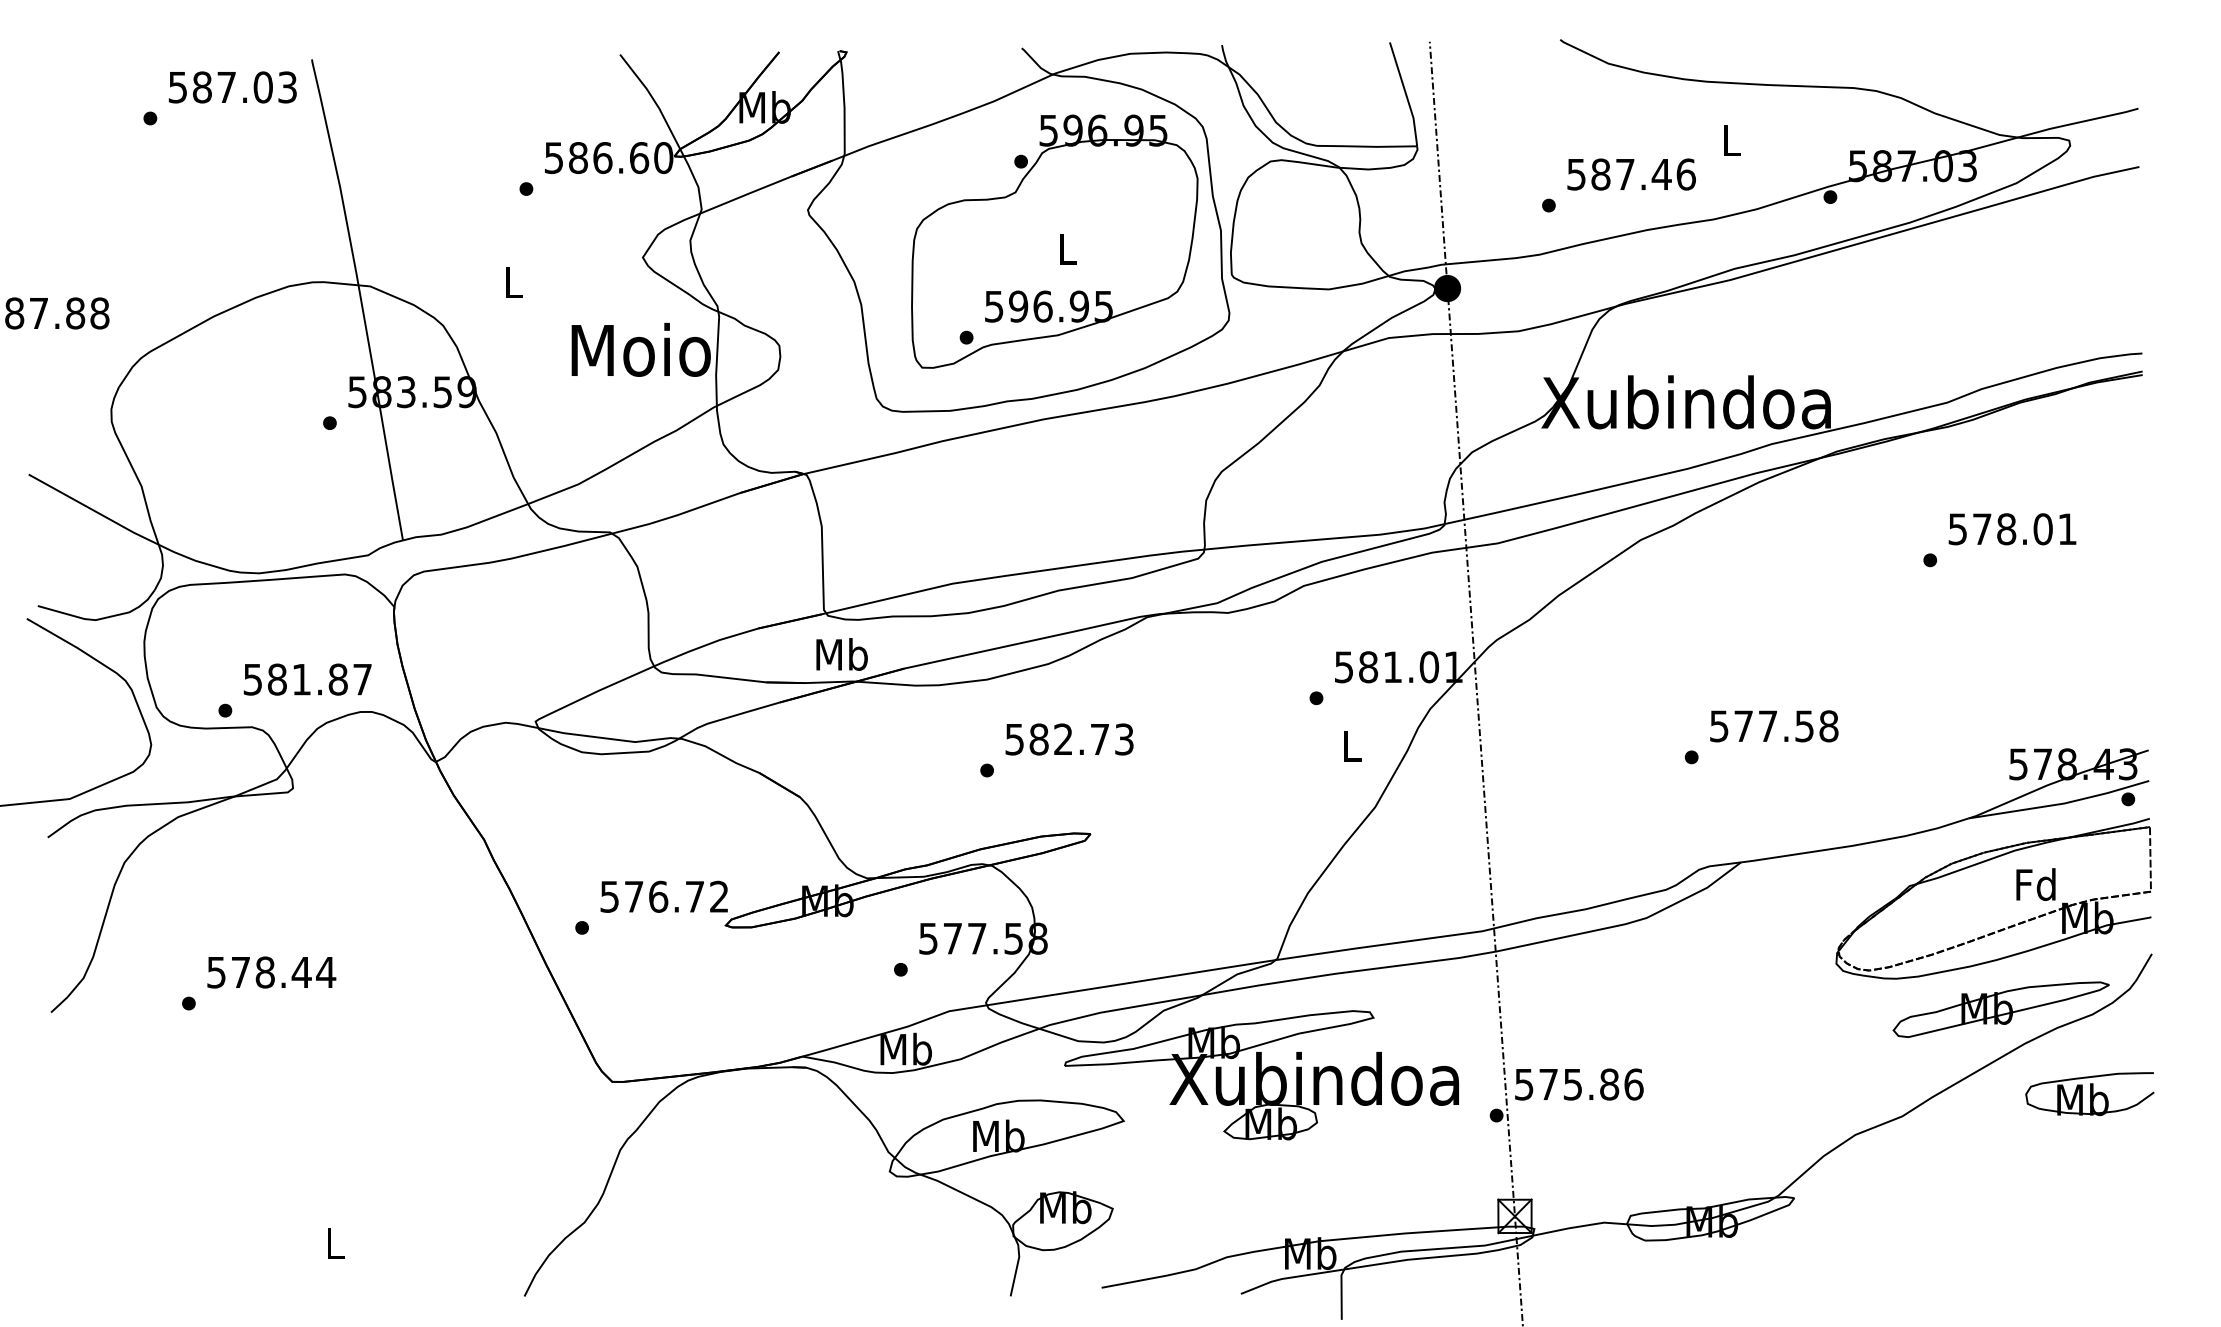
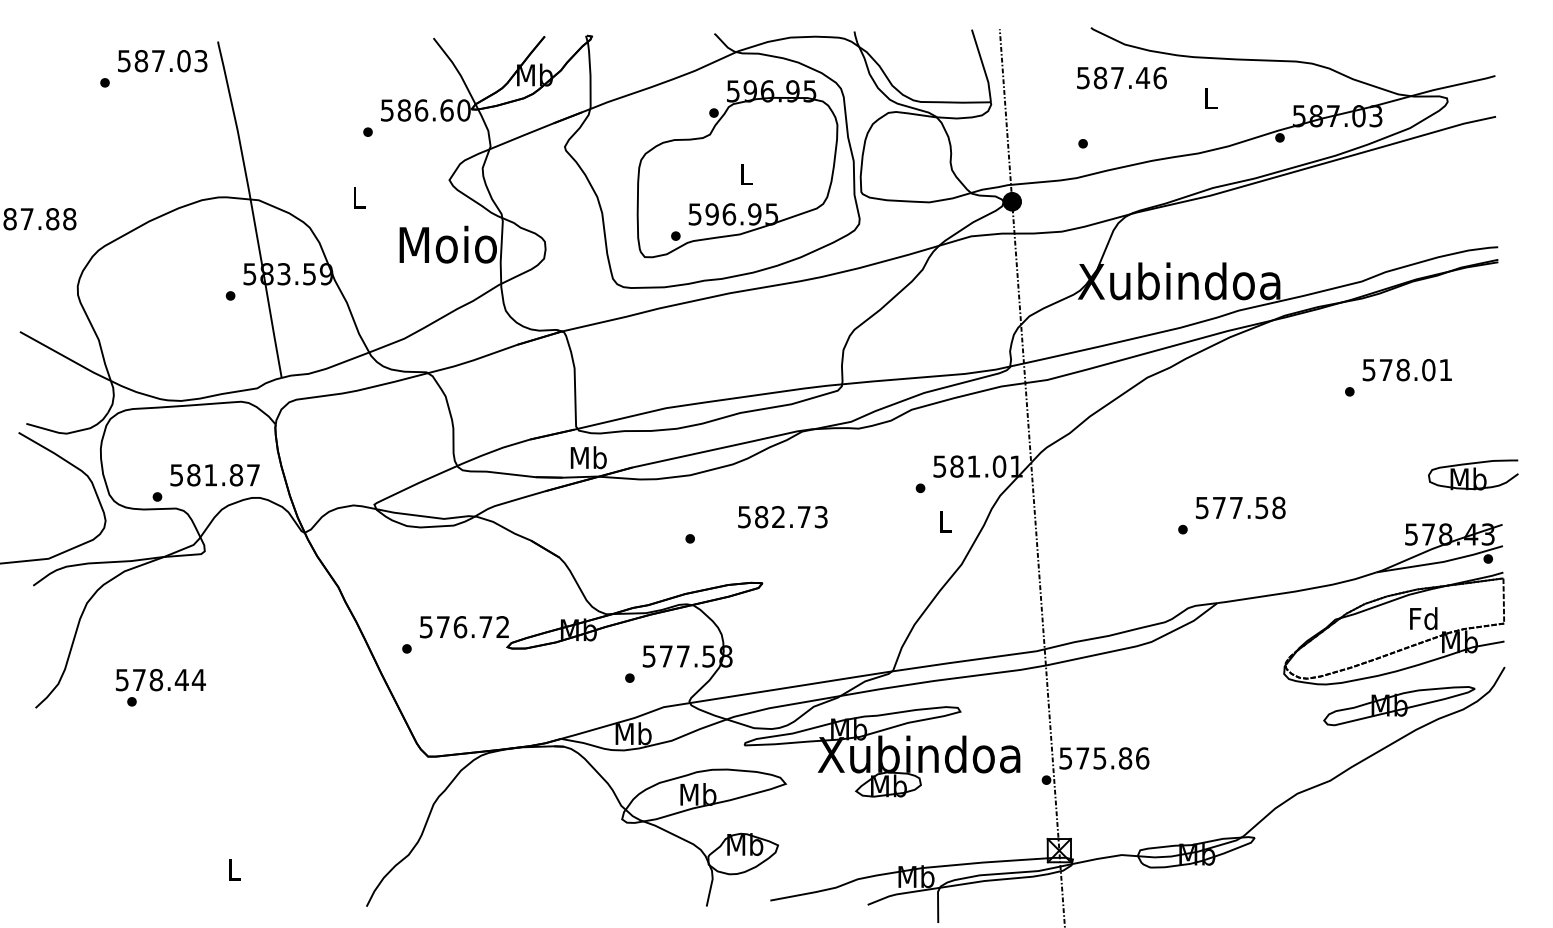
text: (1630, 173) -> (1121, 77), moved
text: (1069, 739) -> (782, 517), moved
text: (271, 973) -> (160, 680), moved
part: (2089, 1093) -> (1473, 474), moved

